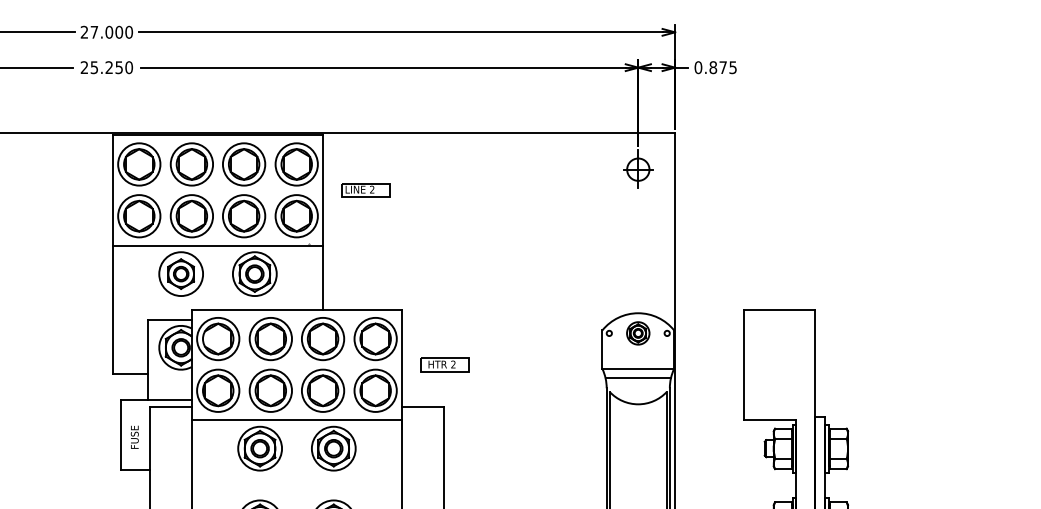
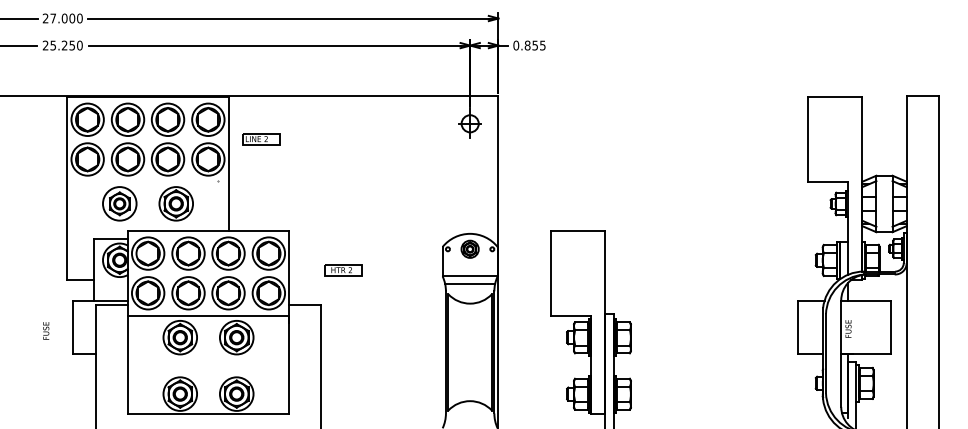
text: (722, 67) -> (534, 45), 0.875 -> 0.855
line: (217, 246) -> (147, 182), removed
part: (444, 364) -> (343, 270), moved
text: (135, 436) -> (46, 330), moved

